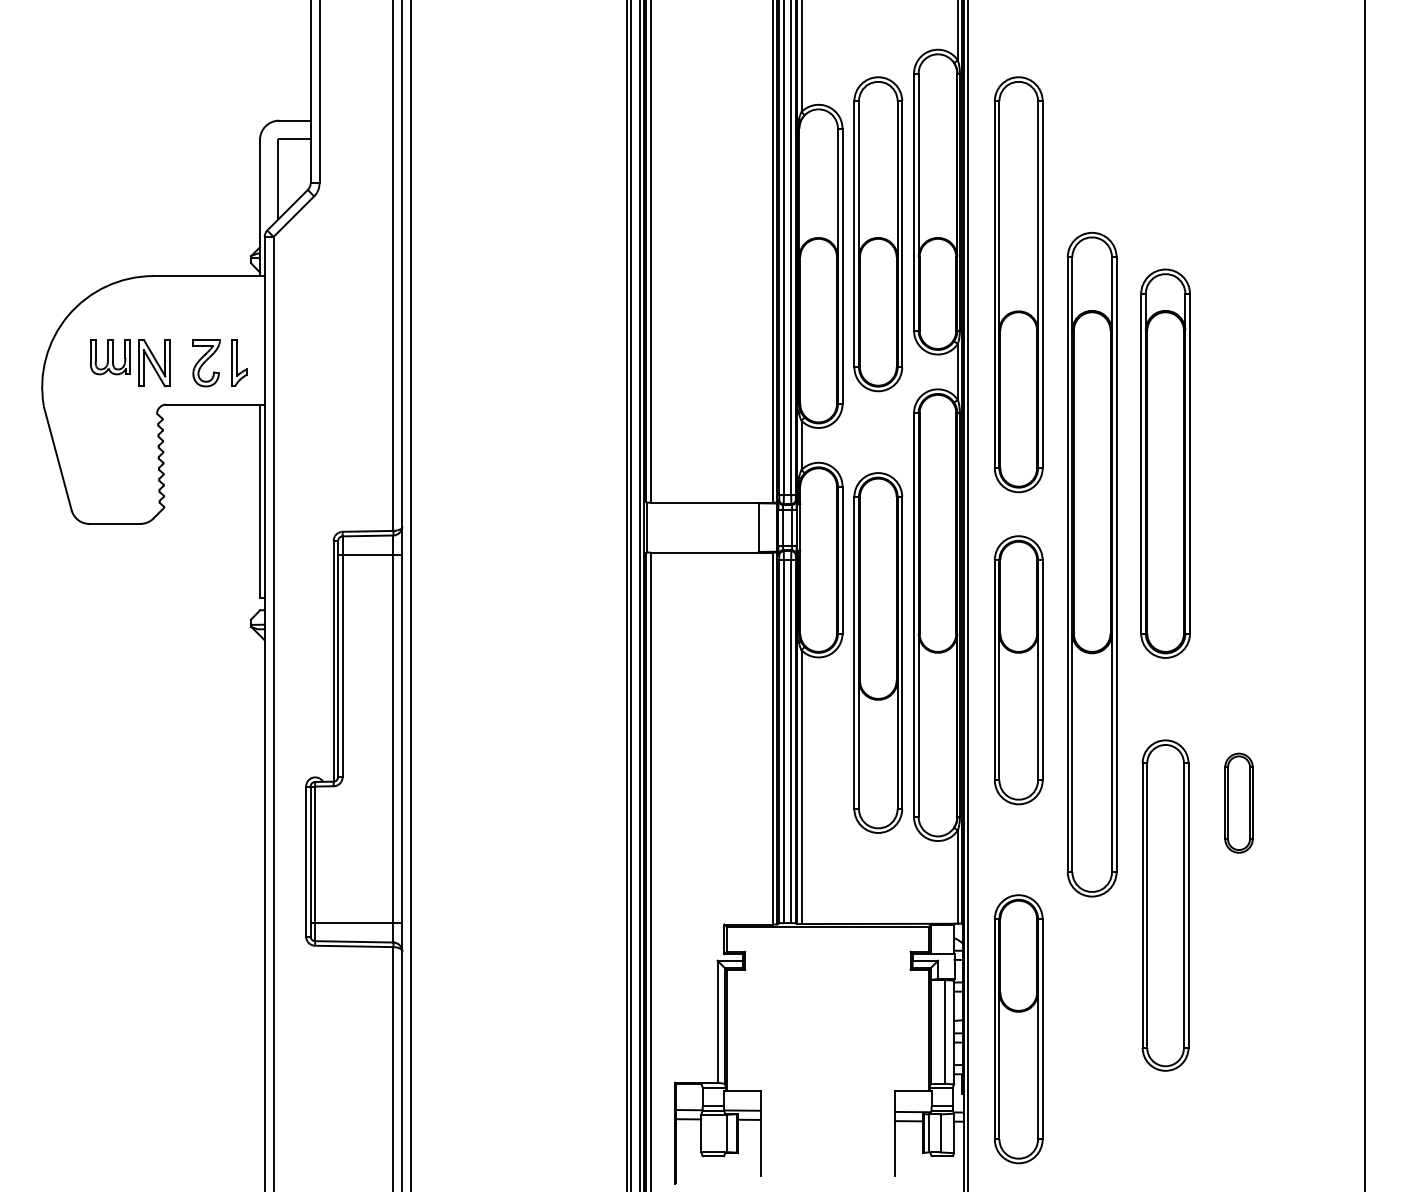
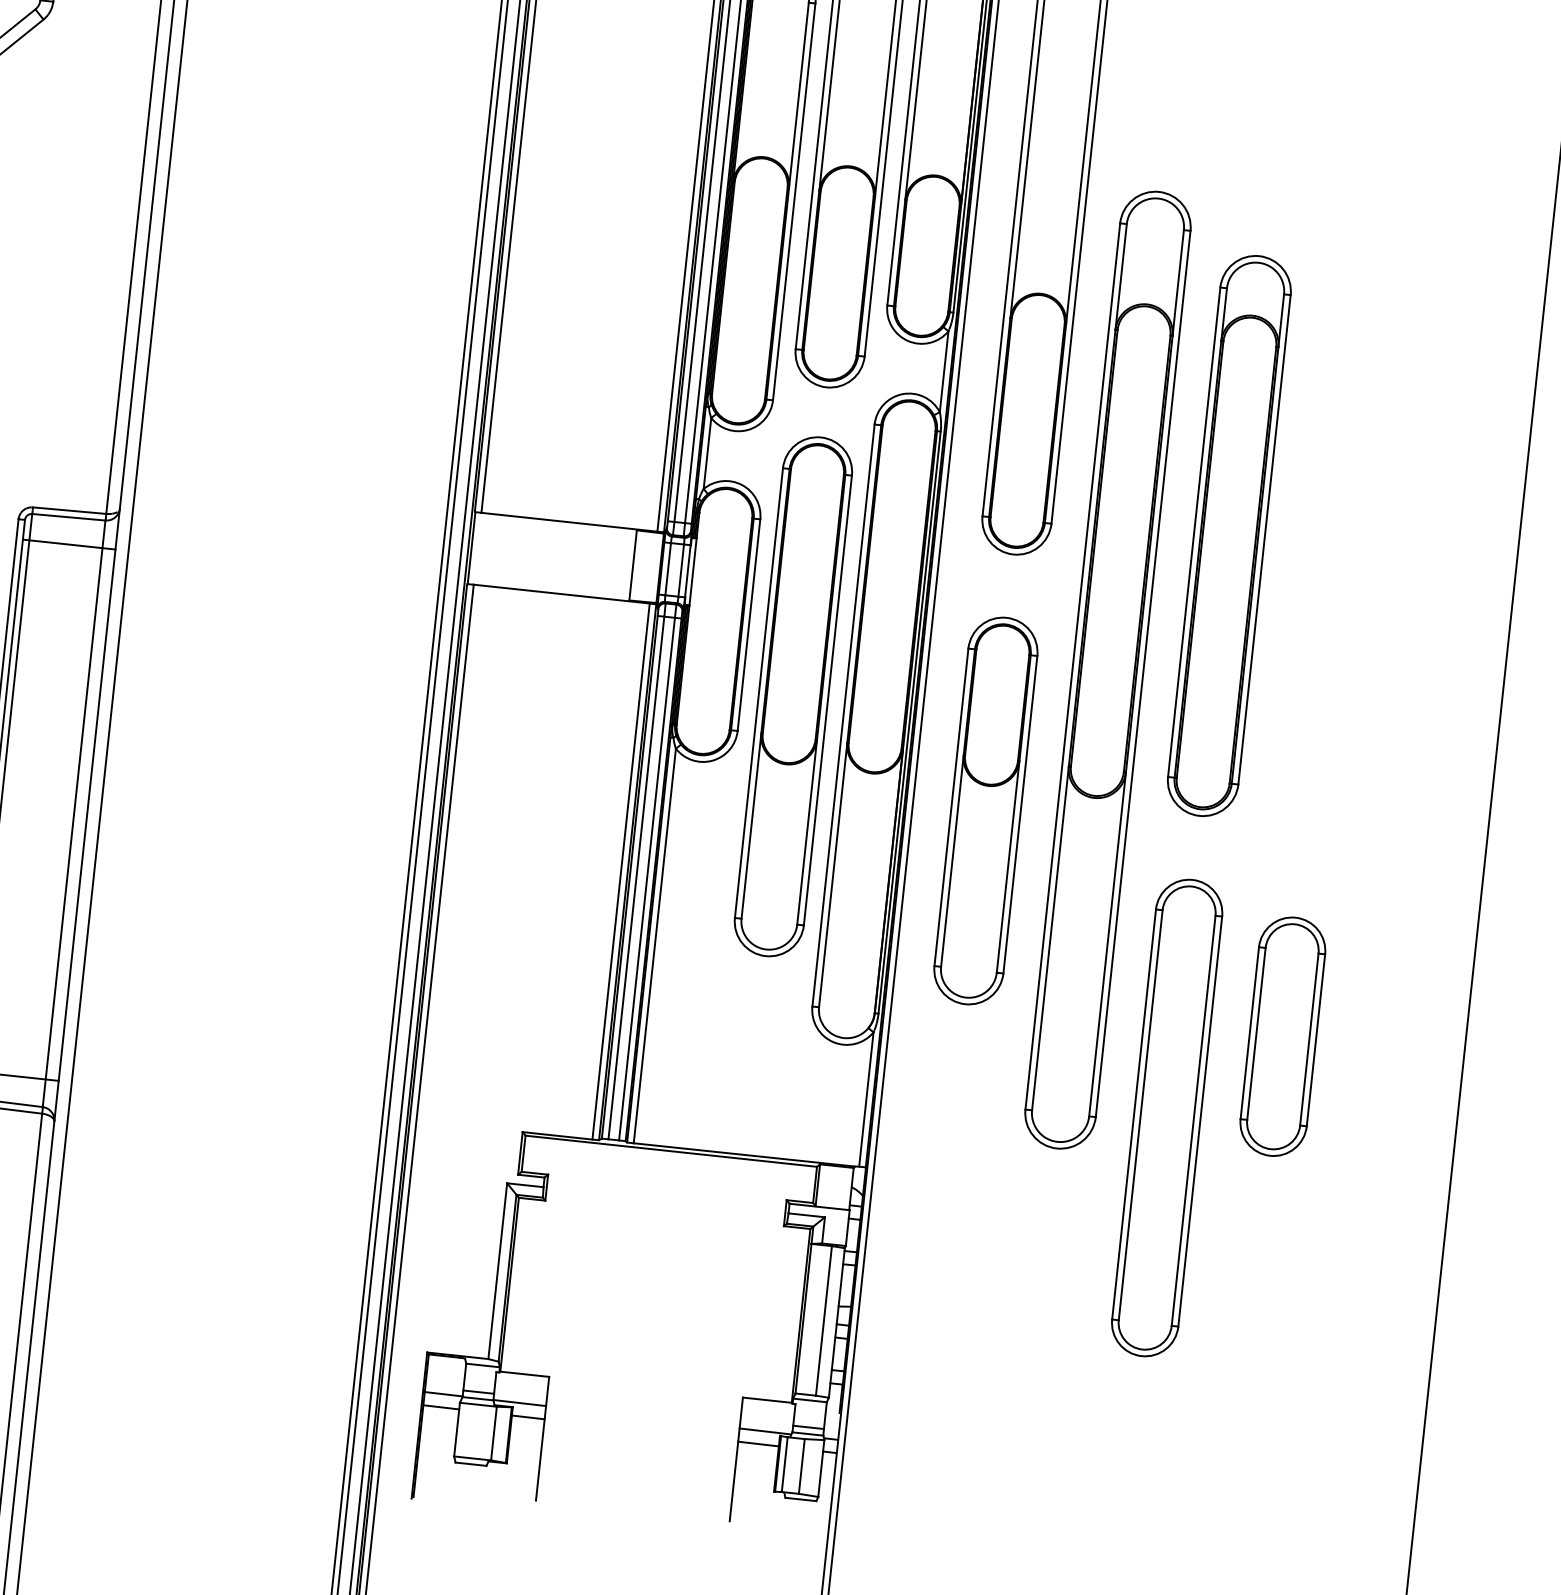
part: (878, 652) -> (793, 696), moved
part: (1238, 802) -> (1282, 1035), size x1.67
part: (1165, 905) -> (1167, 1117), moved
part: (1018, 1029) -> (930, 1328), removed

